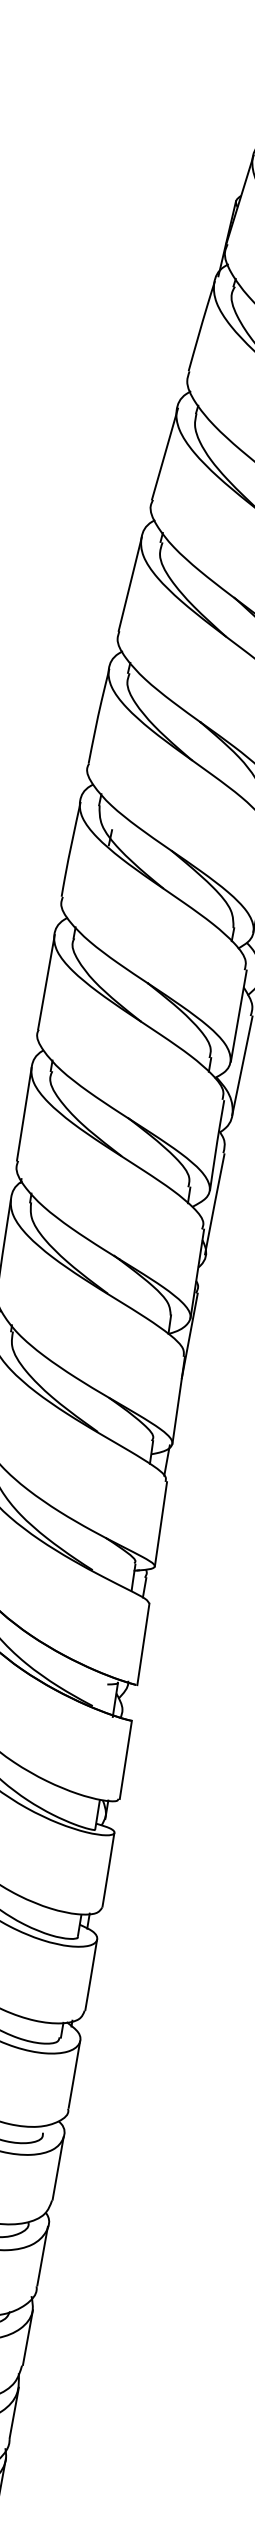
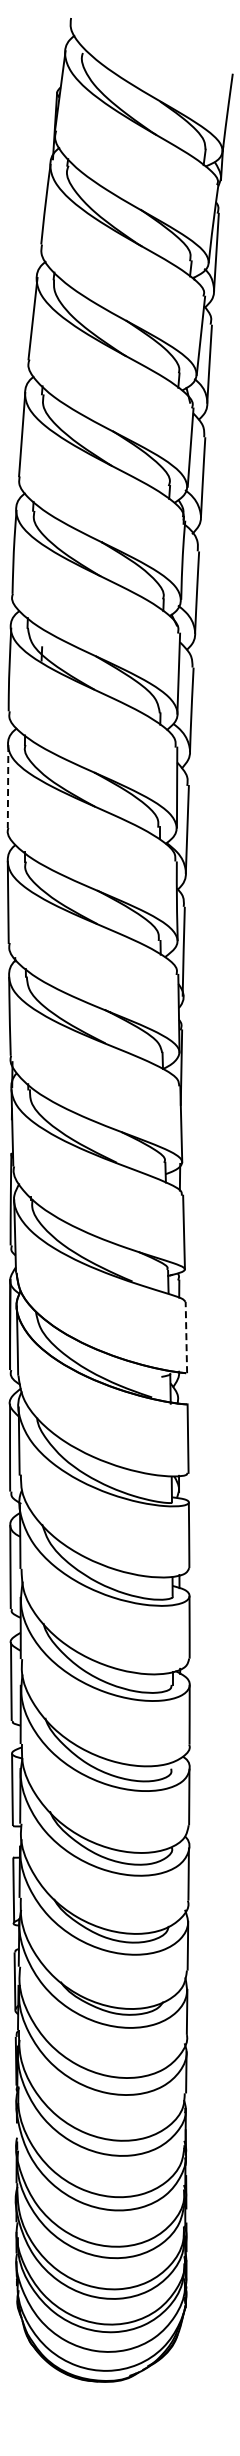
line: (46, 983) -> (8, 787), solid -> dashed
line: (143, 1644) -> (186, 1337), solid -> dashed

